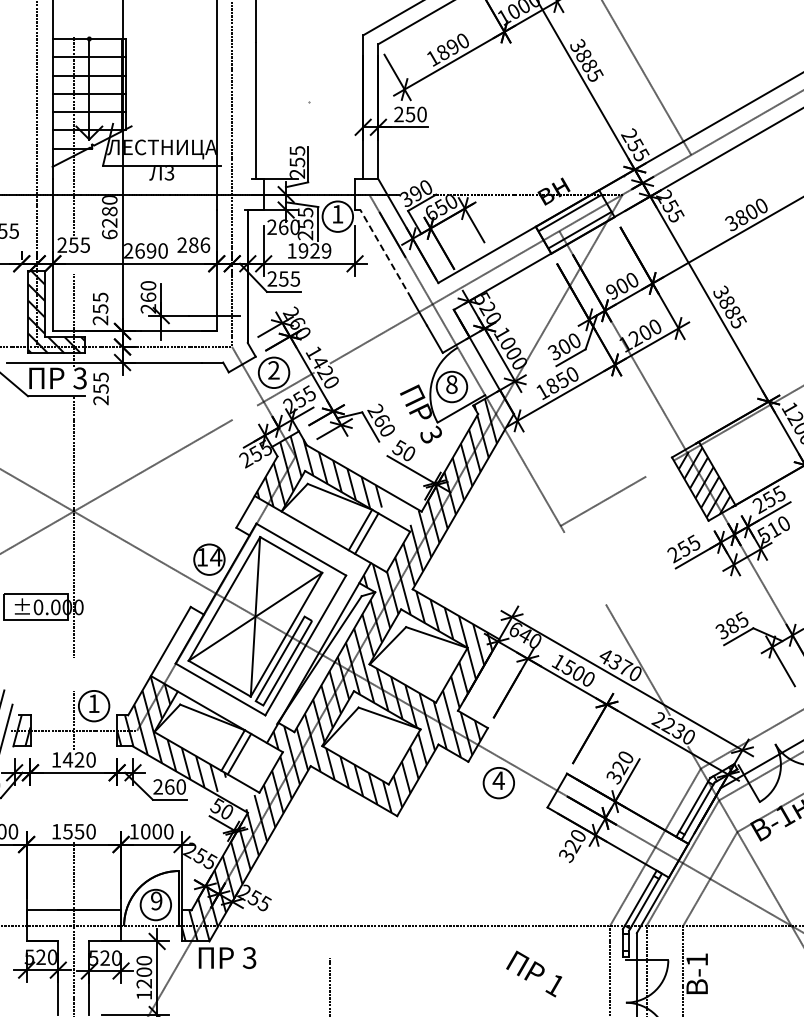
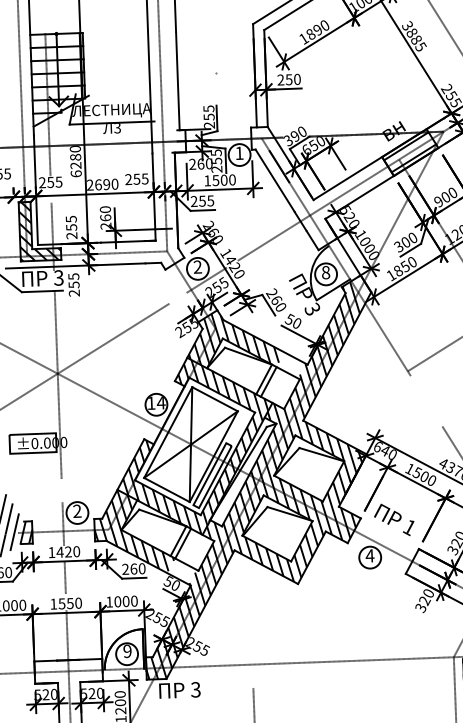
text: (199, 244) -> (141, 178), 286 -> 255
text: (314, 250) -> (223, 179), 1929 -> 1500
line: (385, 253) -> (274, 180), dashed -> solid
hatch: (257, 620) -> (192, 447), added
text: (93, 703) -> (76, 511), 1 -> 2
line: (73, 795) -> (65, 577), added
text: (534, 973) -> (394, 519), moved

